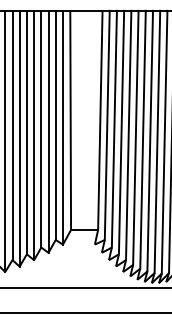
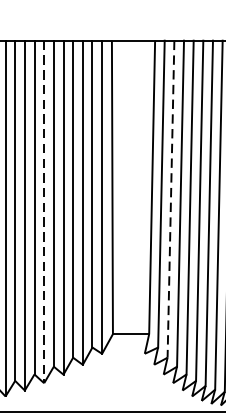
line: (114, 129) -> (171, 199), solid -> dashed
line: (19, 138) -> (43, 211), solid -> dashed

